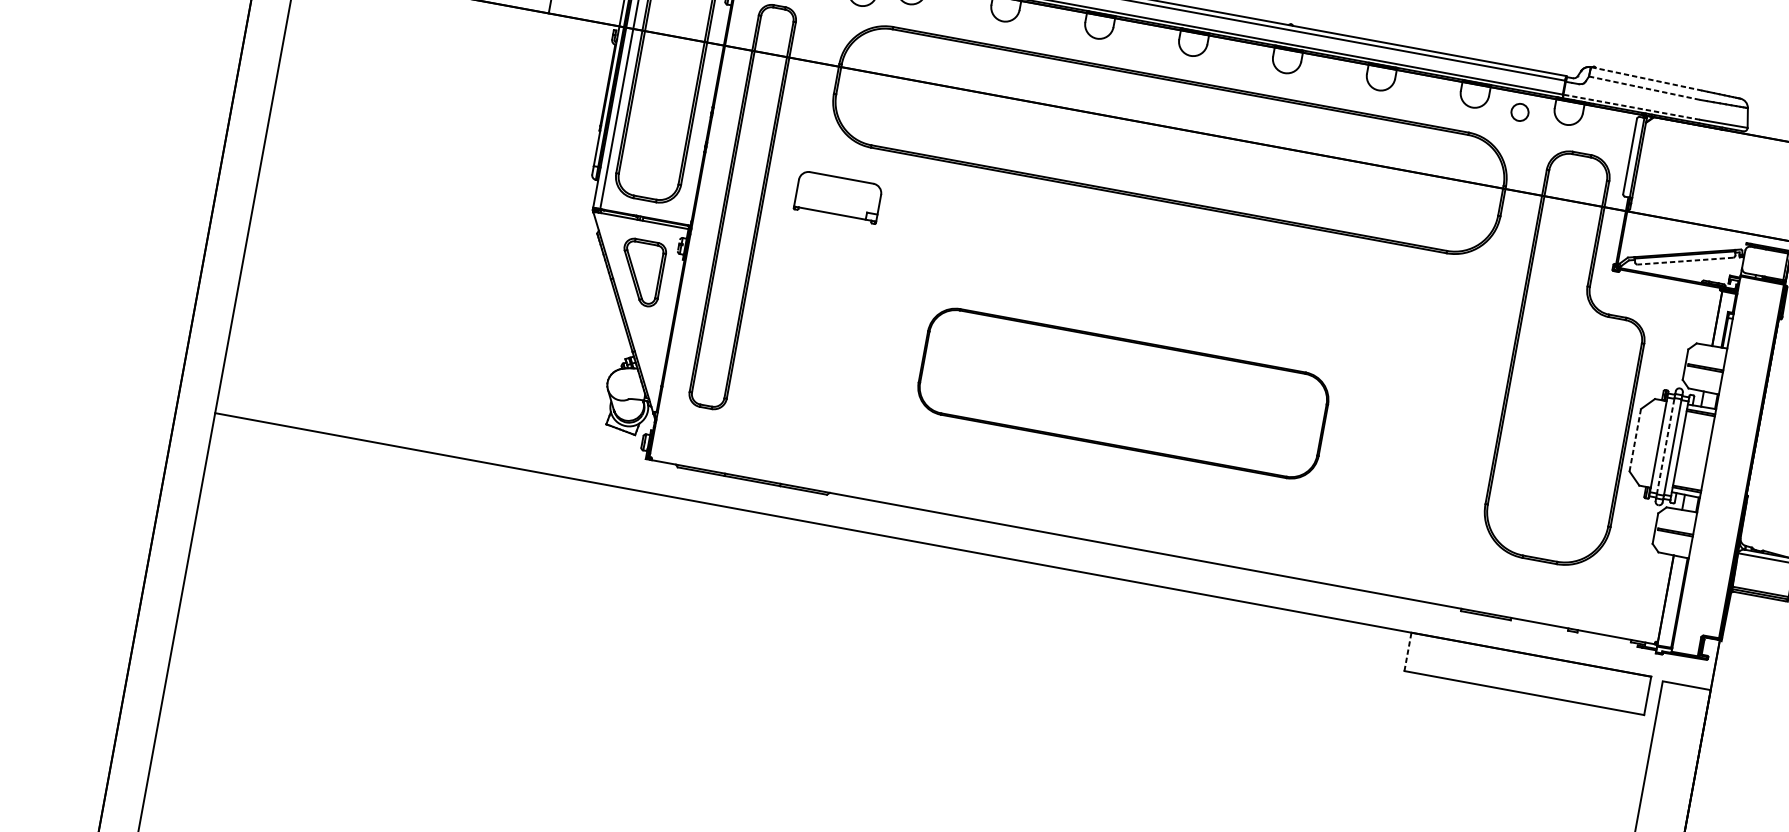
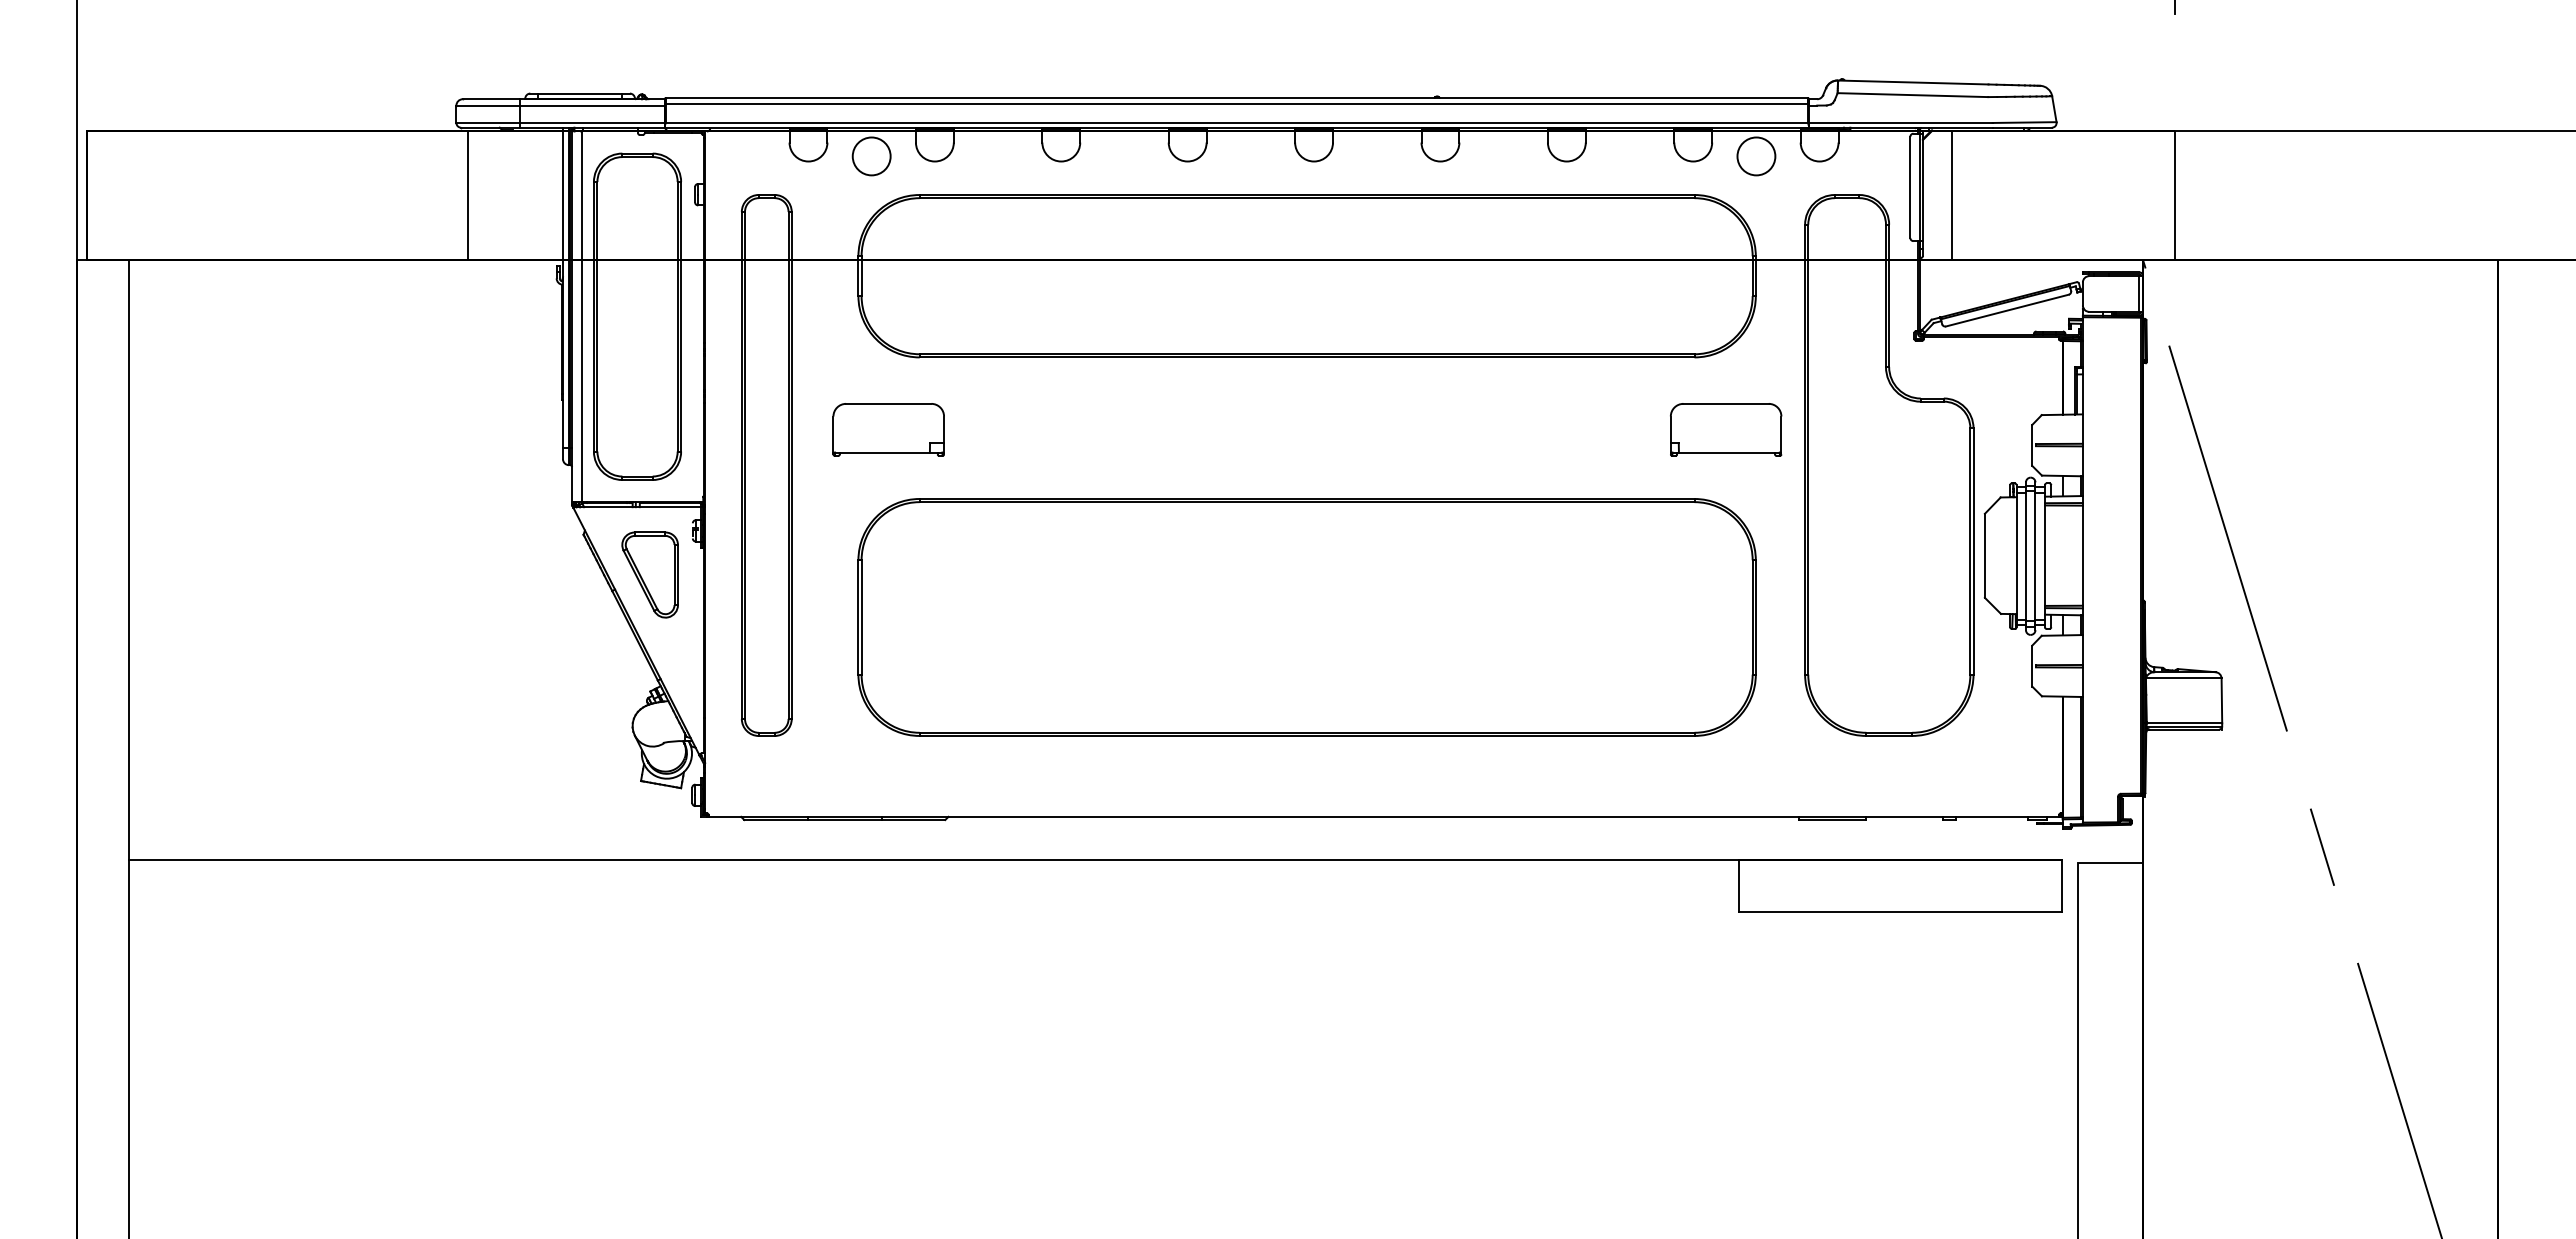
line: (1646, 78) -> (1912, 82), dashed -> solid
line: (1644, 88) -> (1913, 95), dashed -> solid
line: (1631, 106) -> (1900, 122), dashed -> solid
circle: (1520, 112) -> (1756, 156), size x1.67
line: (1660, 167) -> (1952, 194), added
line: (1684, 260) -> (2006, 310), dashed -> solid
part: (1460, 311) -> (1726, 429), added
part: (1122, 393) -> (1306, 617), size x1.67
line: (1634, 440) -> (1984, 556), dashed -> solid
line: (1665, 446) -> (2025, 556), dashed -> solid
line: (1408, 651) -> (1739, 885), dashed -> solid

